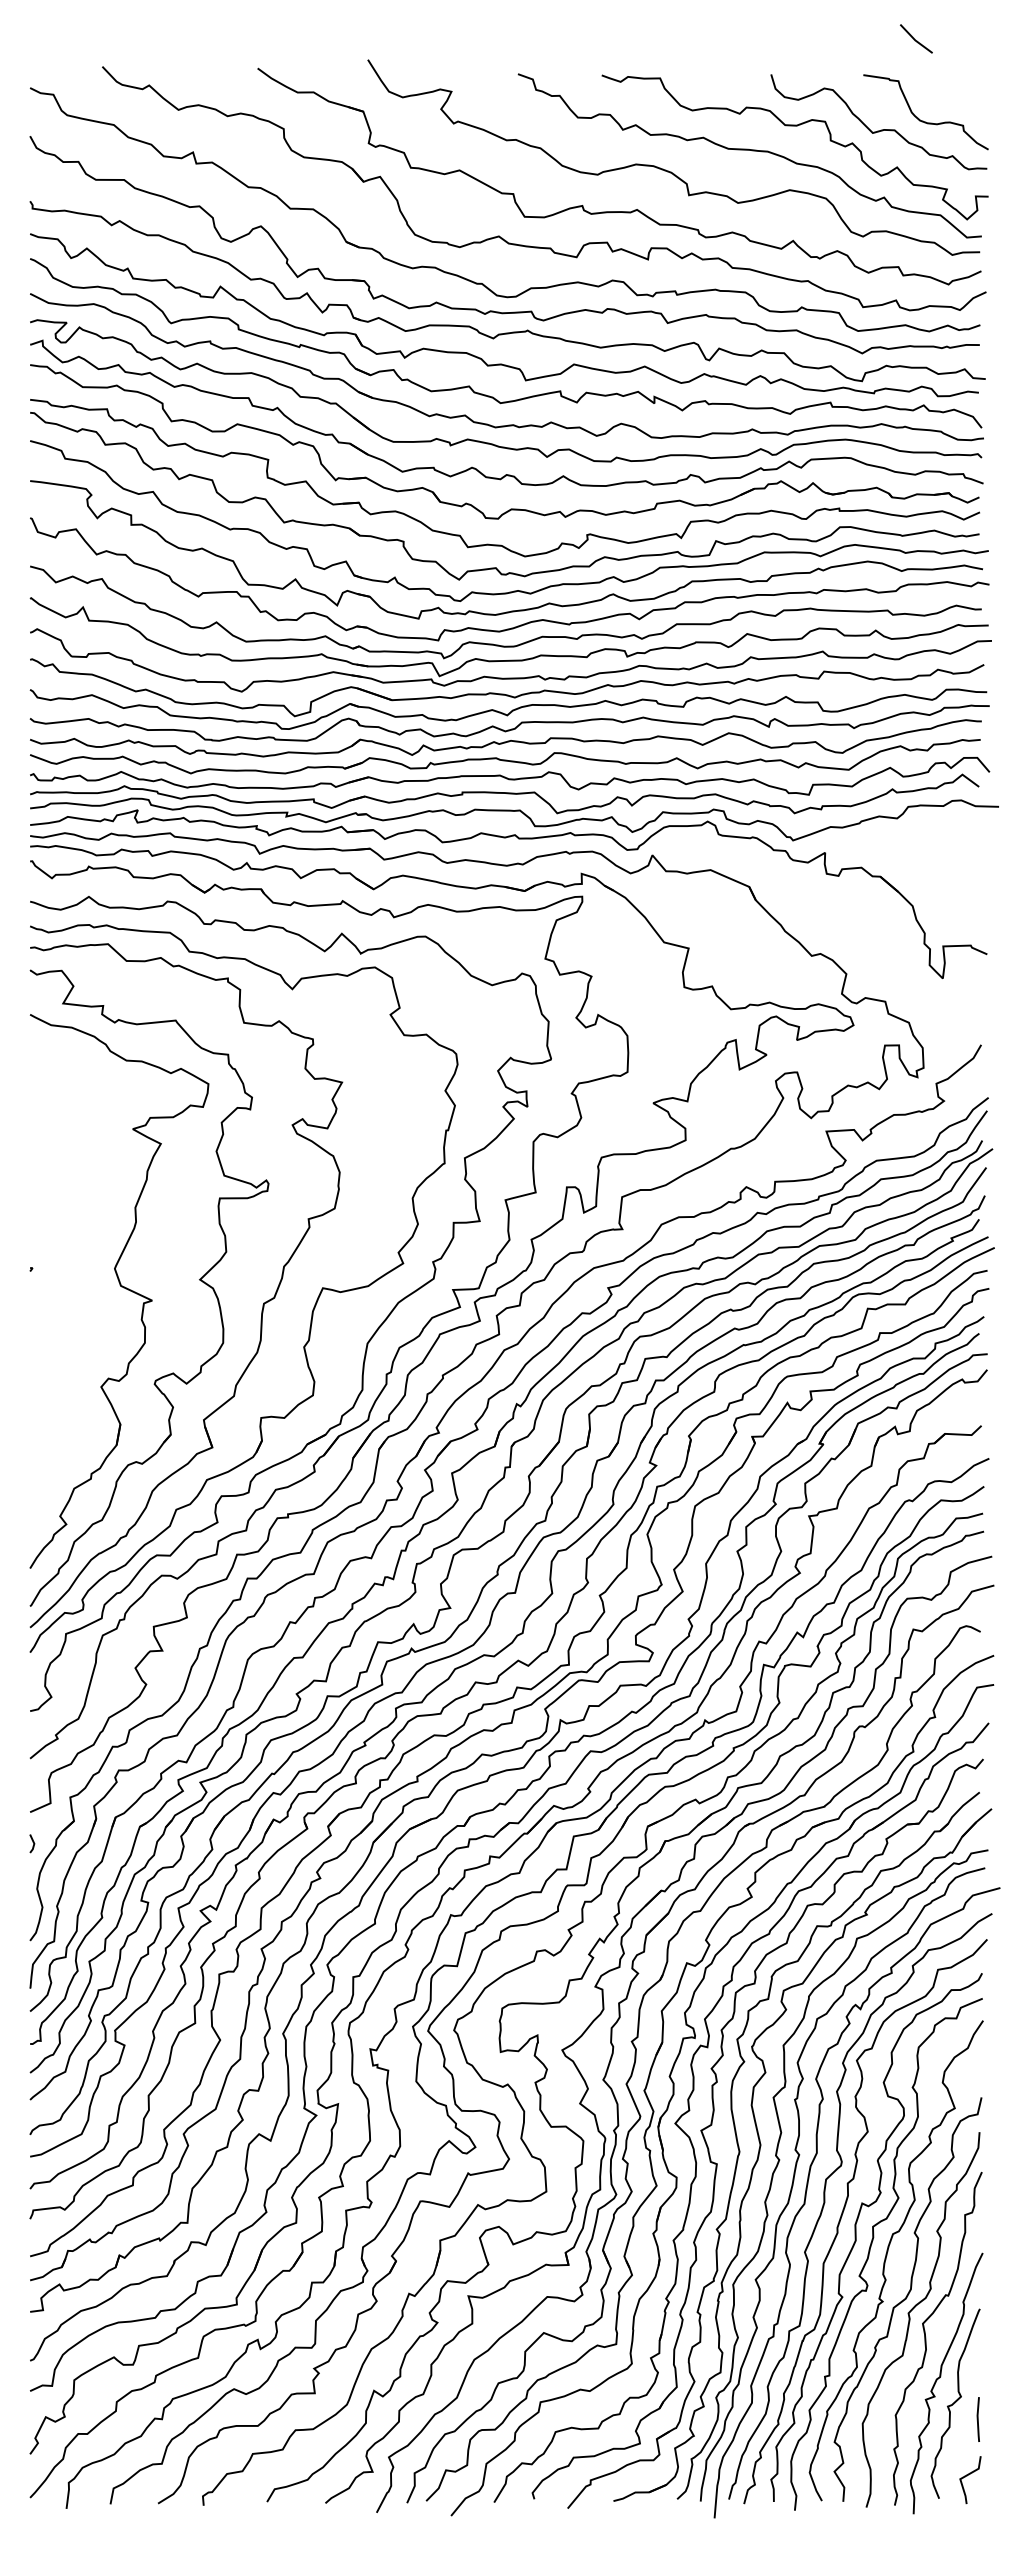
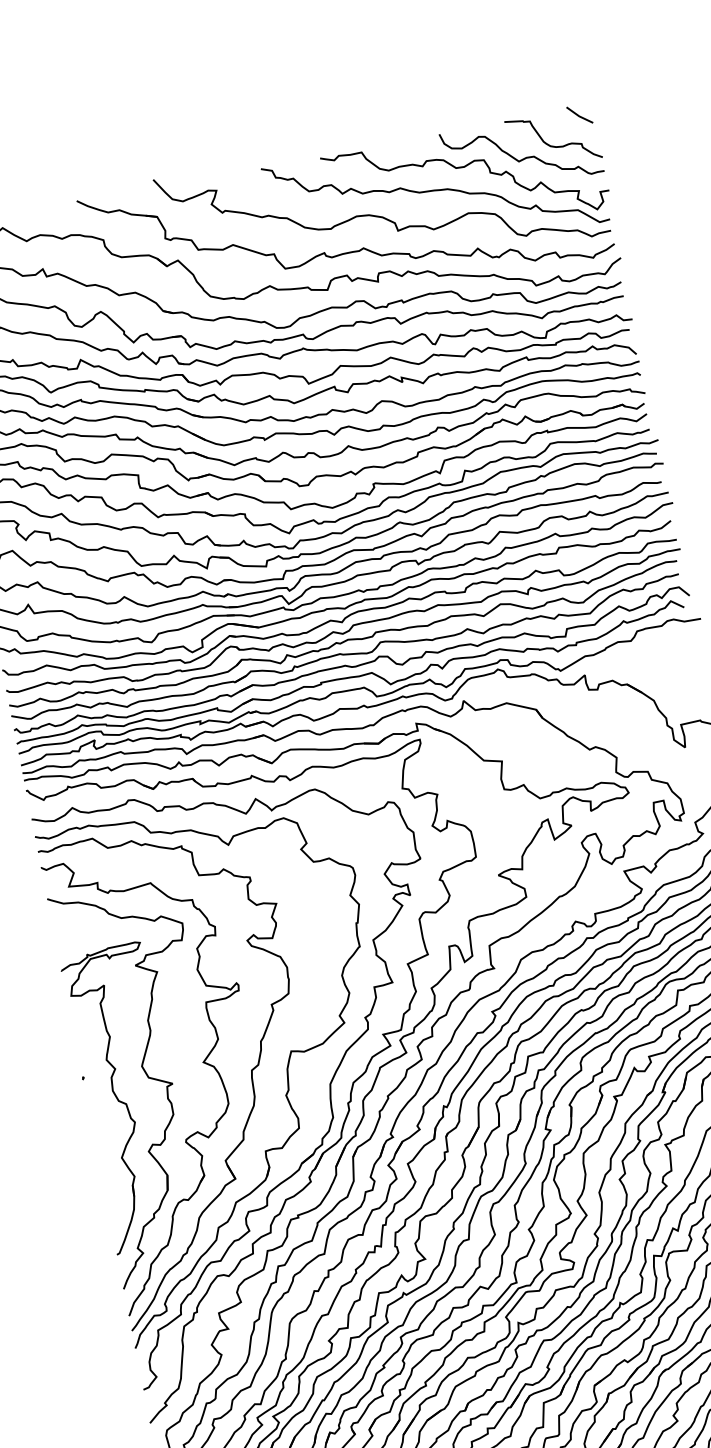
line: (915, 39) -> (579, 115), moved
part: (81, 1313) -> (124, 1102), added

